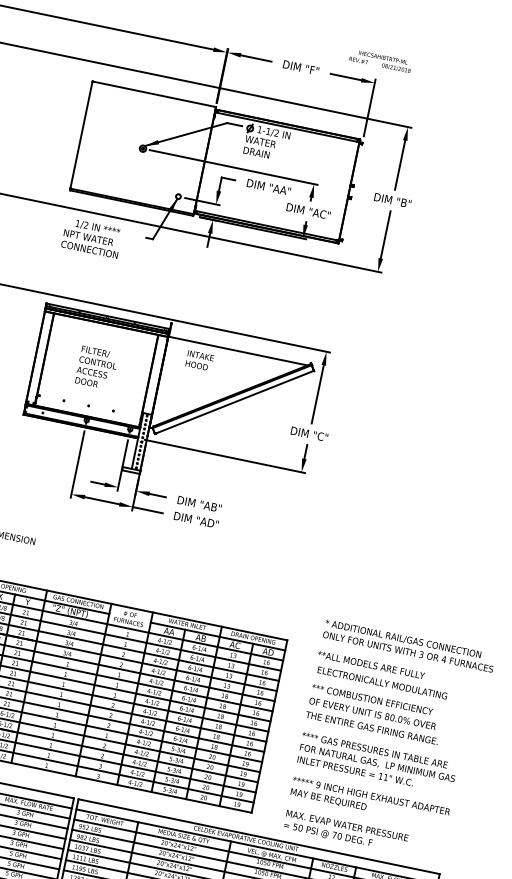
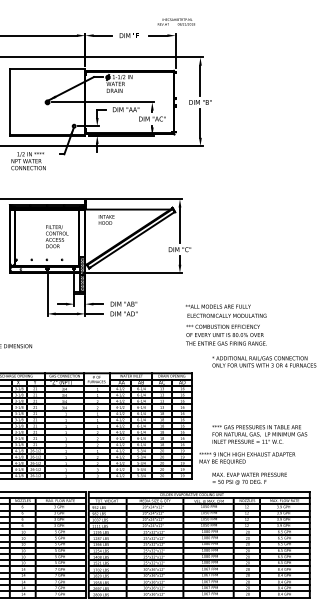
text: (95, 367) -> (56, 236), moved
text: (378, 697) -> (226, 324), moved
text: (370, 802) -> (247, 458), moved

